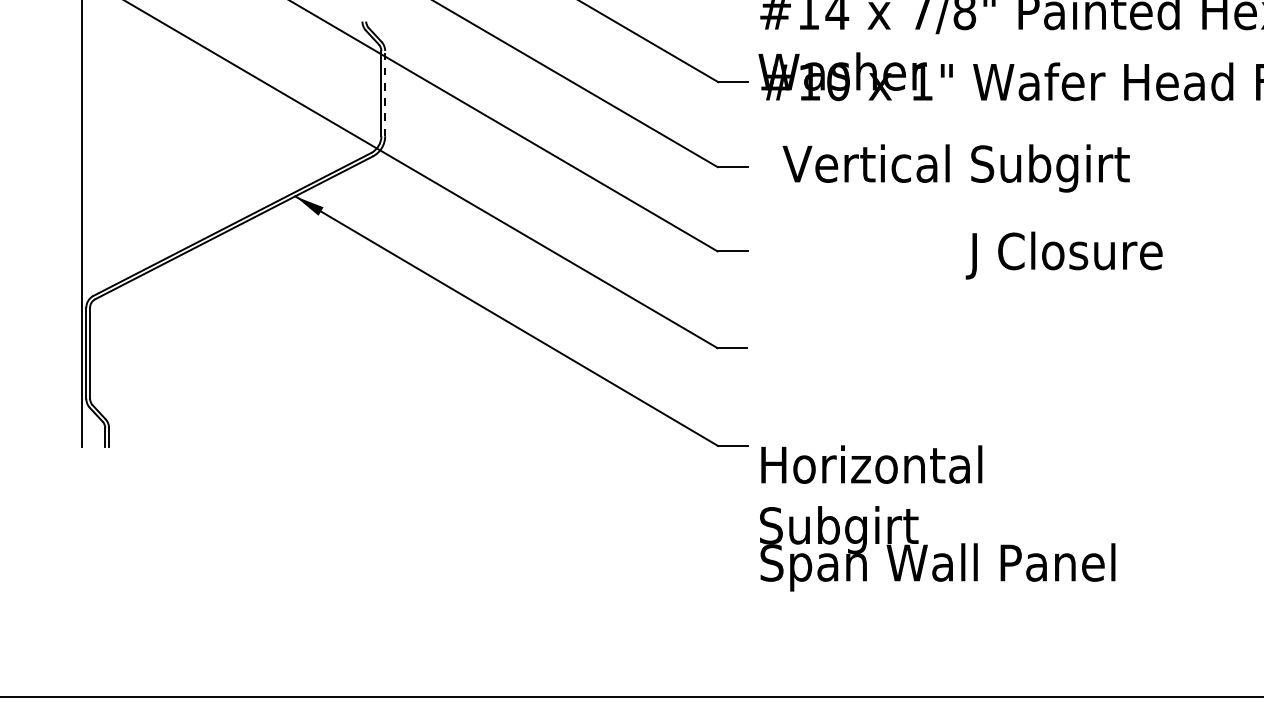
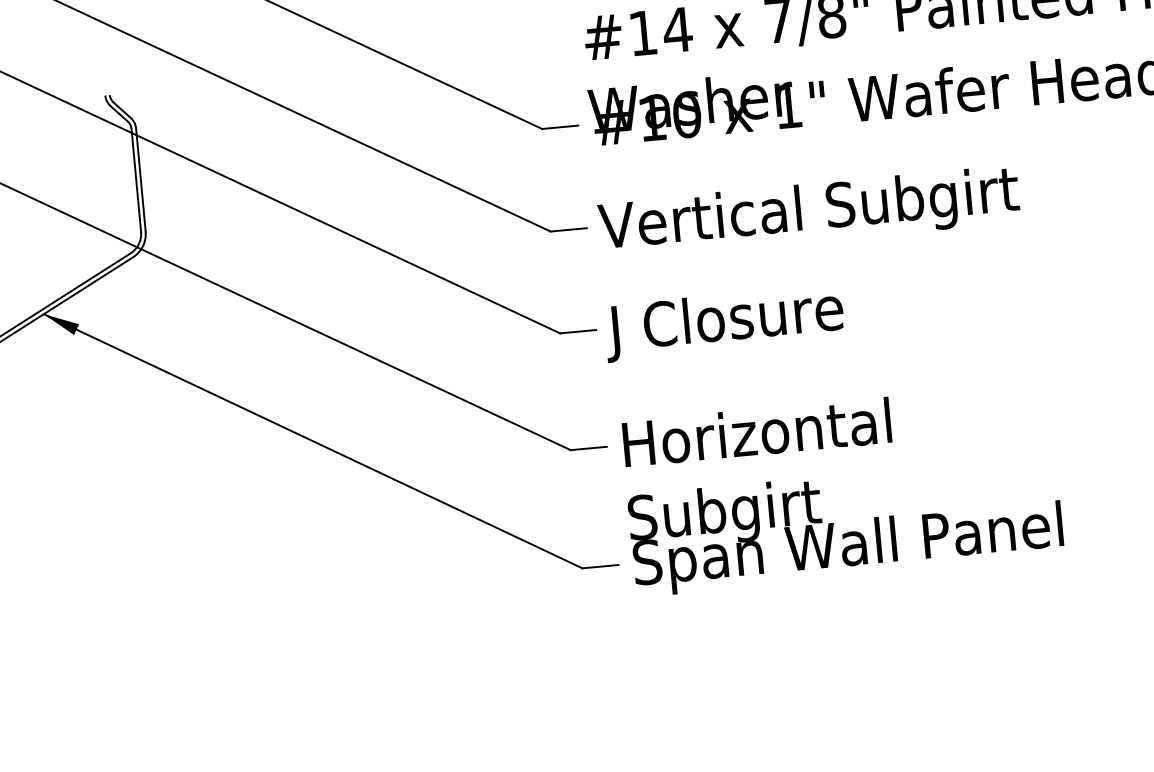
line: (385, 93) -> (141, 179), dashed -> solid
text: (955, 168) -> (808, 213), moved
text: (1063, 255) -> (723, 323), moved
text: (937, 518) -> (842, 490), moved

